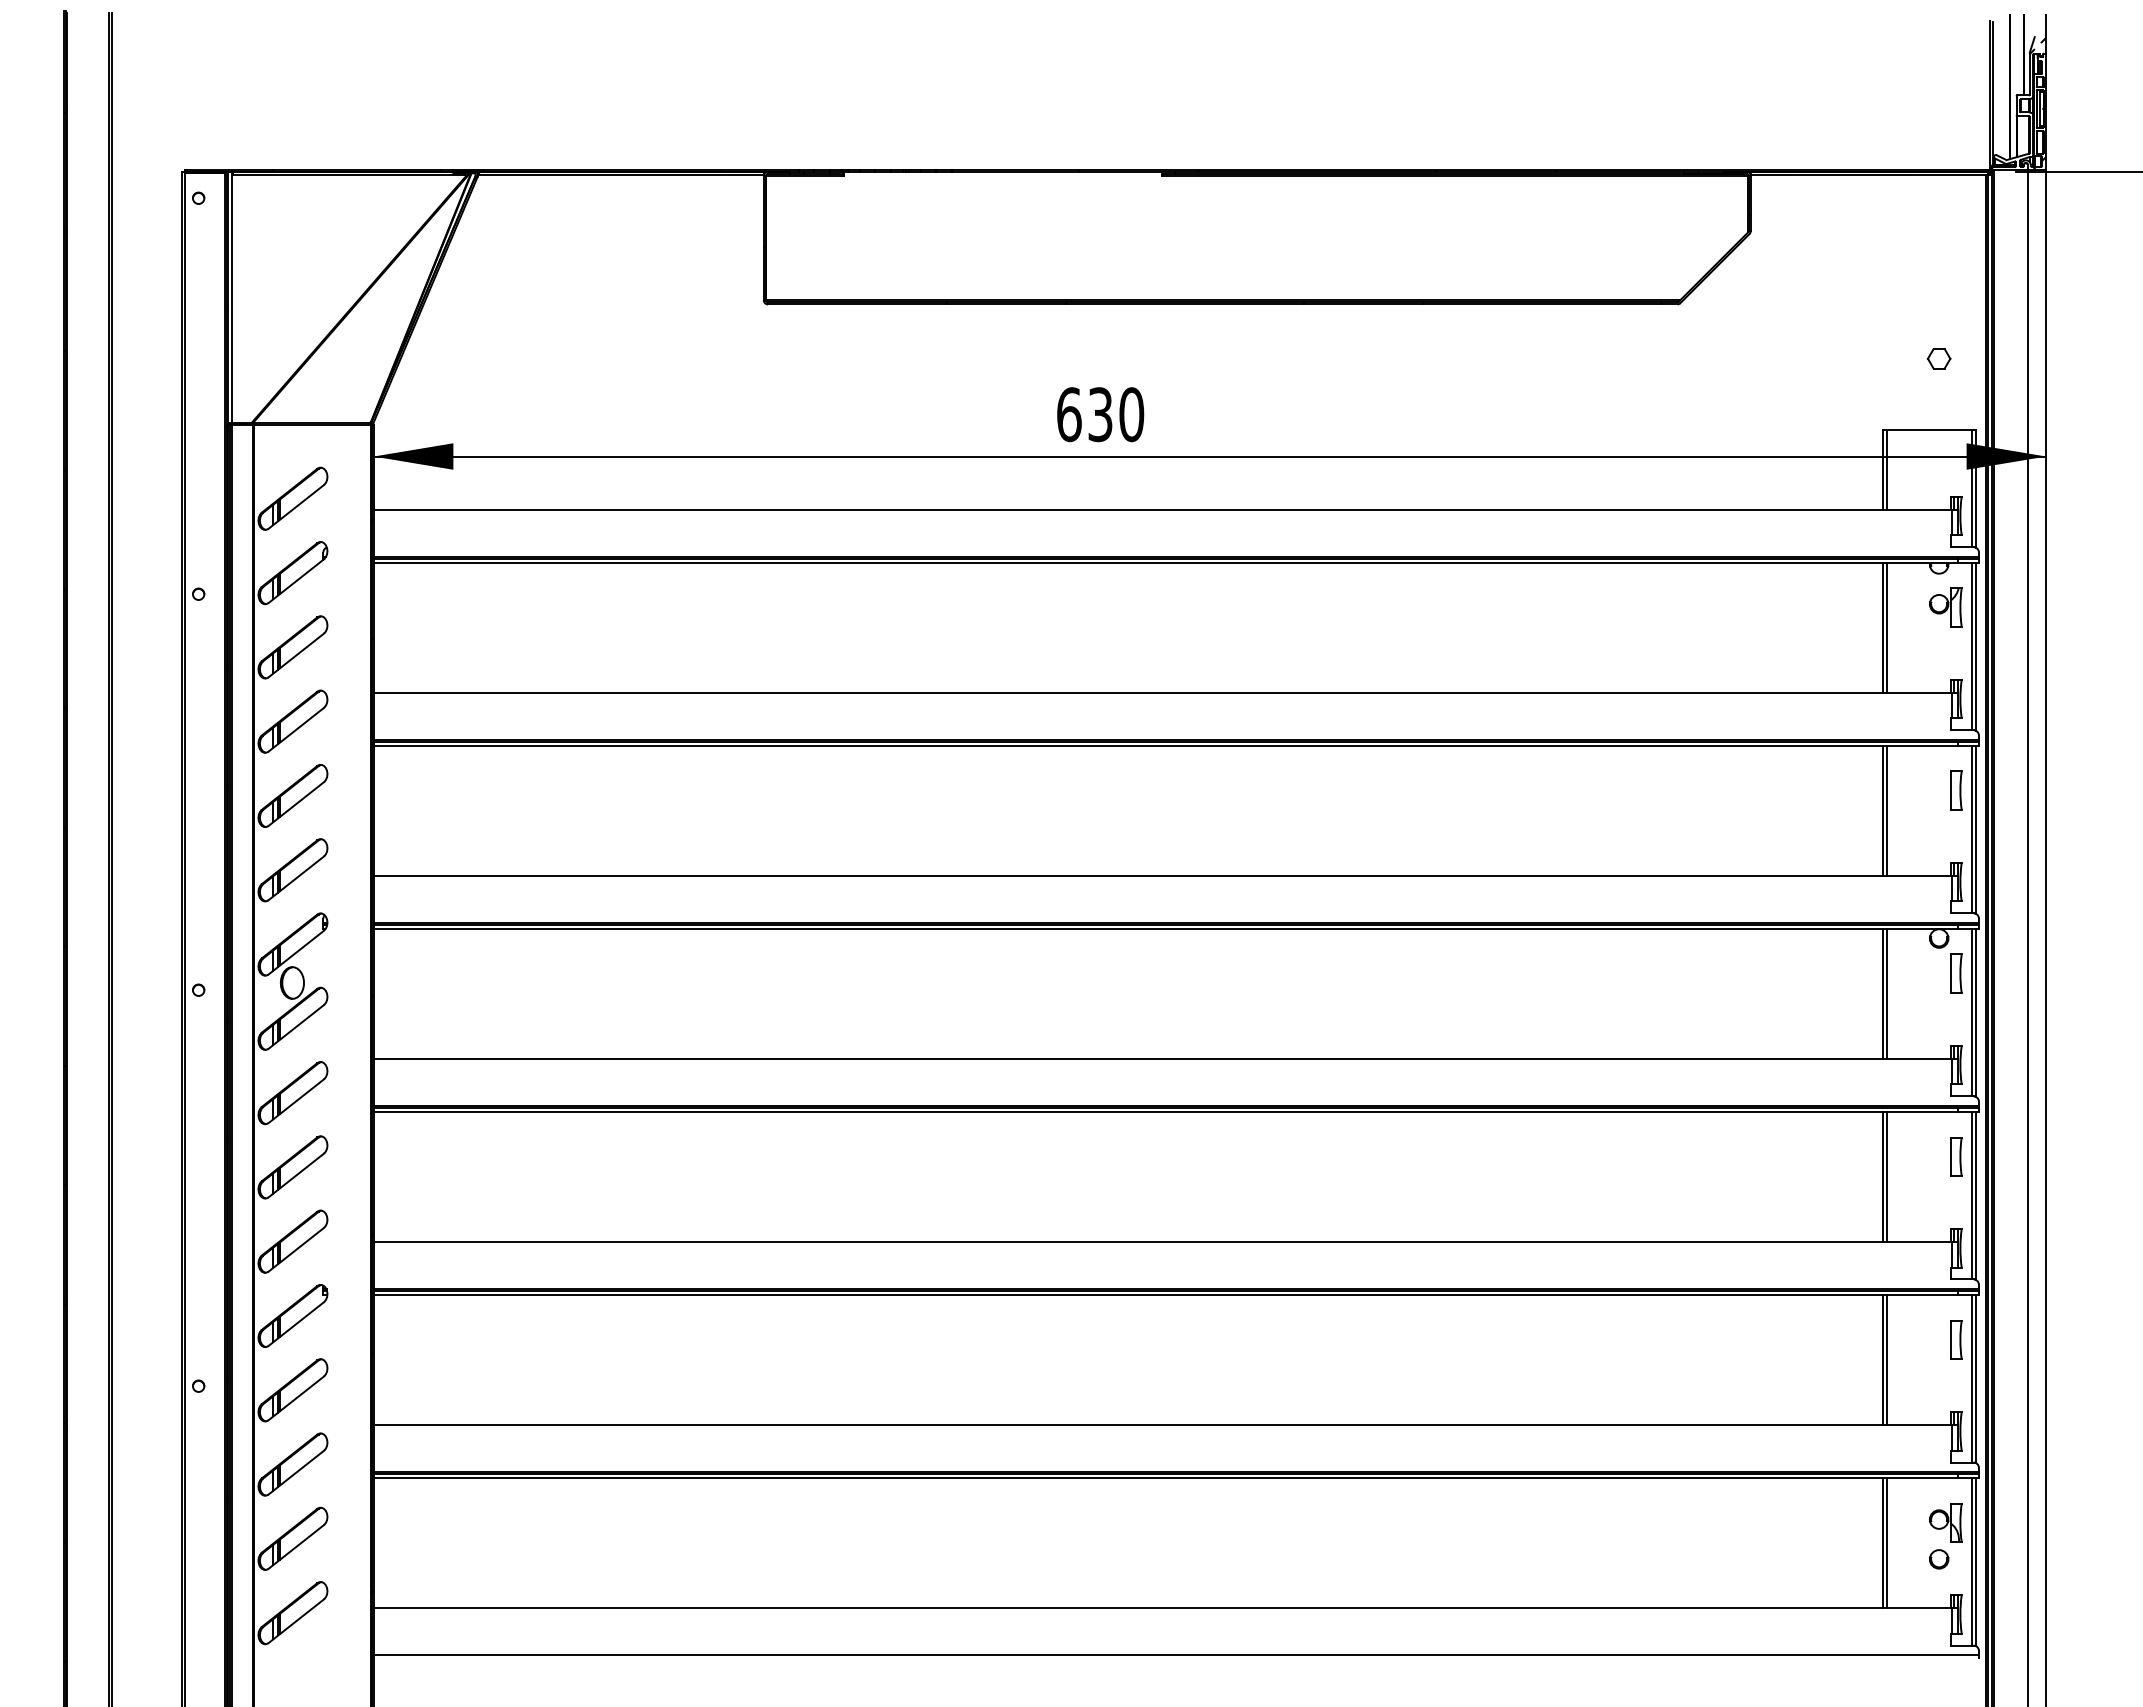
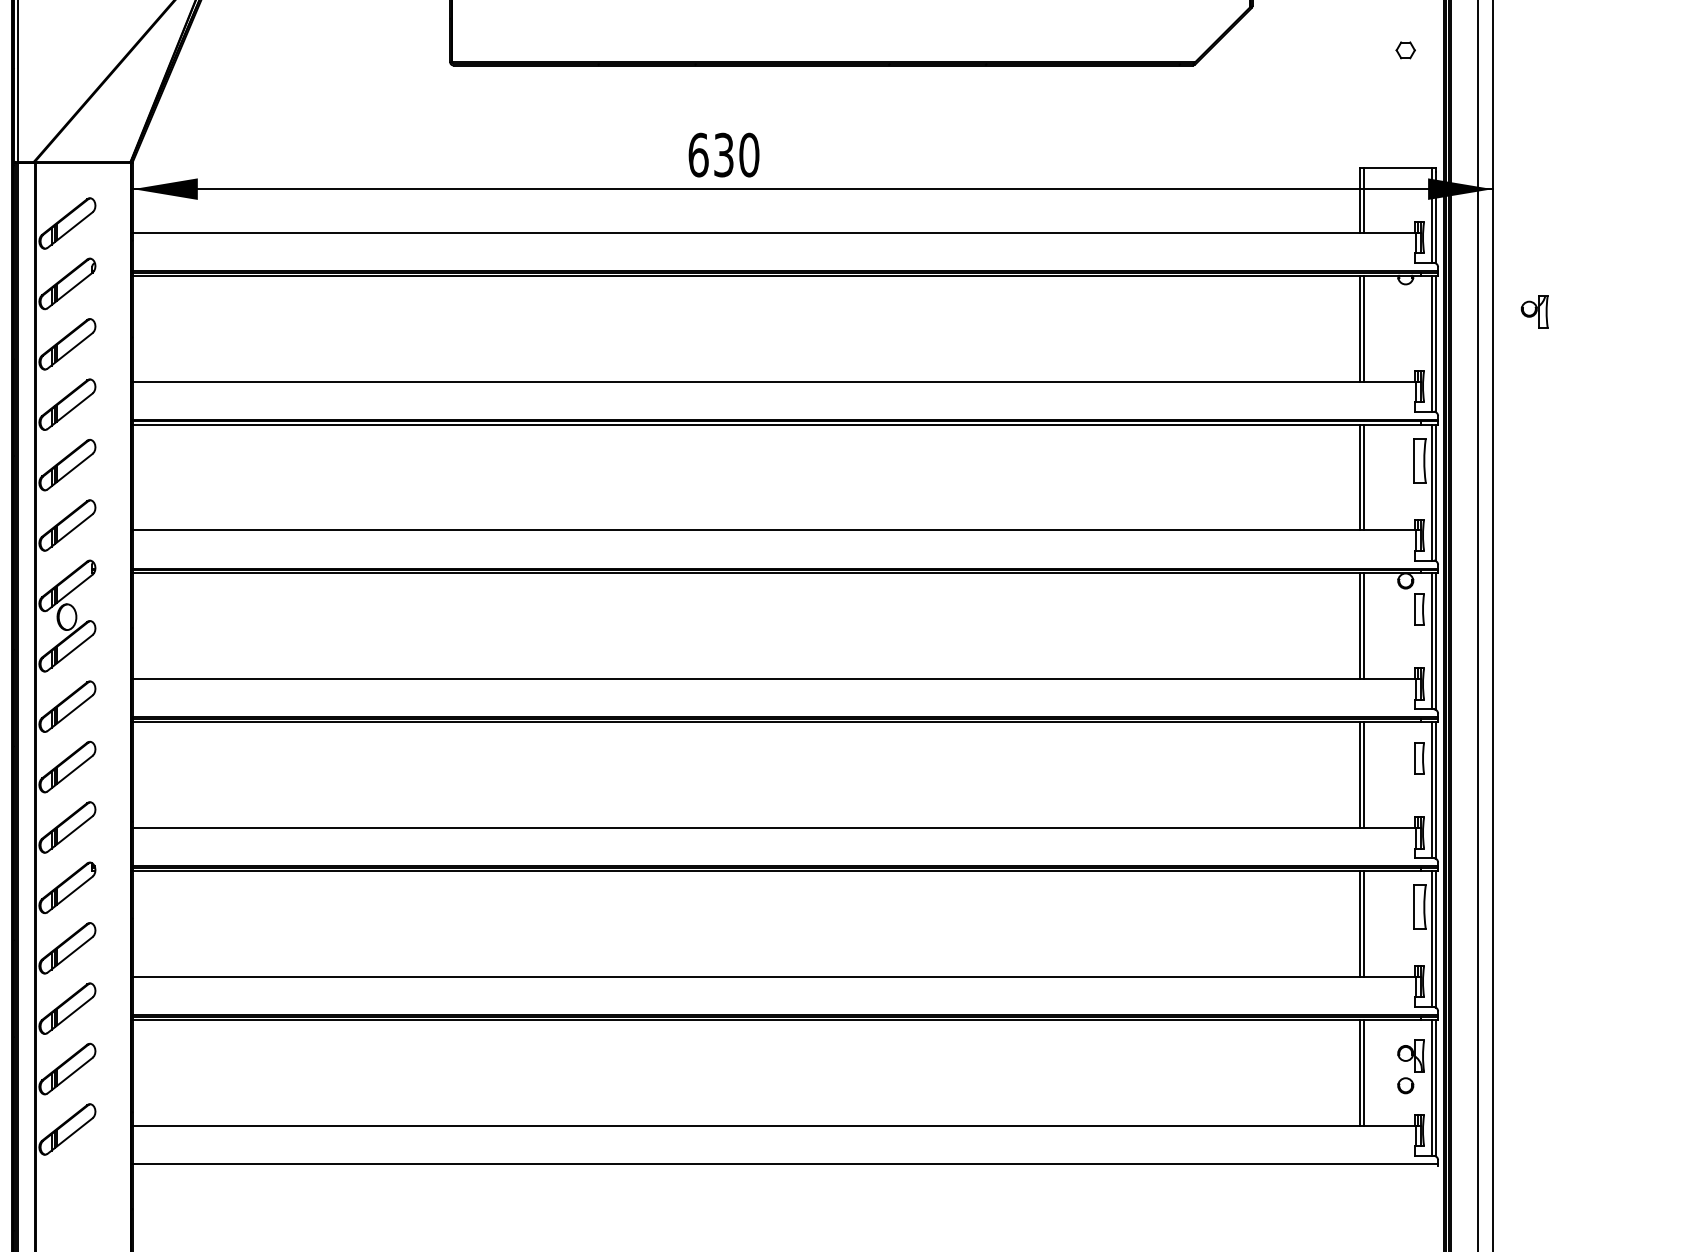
part: (1938, 358) -> (1405, 50), moved
part: (1945, 607) -> (1534, 311), moved
part: (1956, 790) -> (1419, 460), size x1.4
part: (1956, 1339) -> (1419, 907), size x1.4

